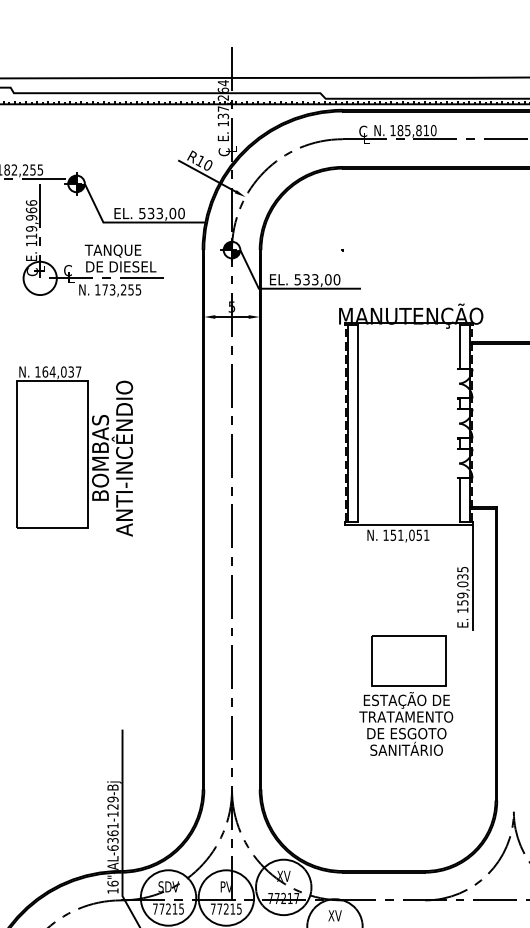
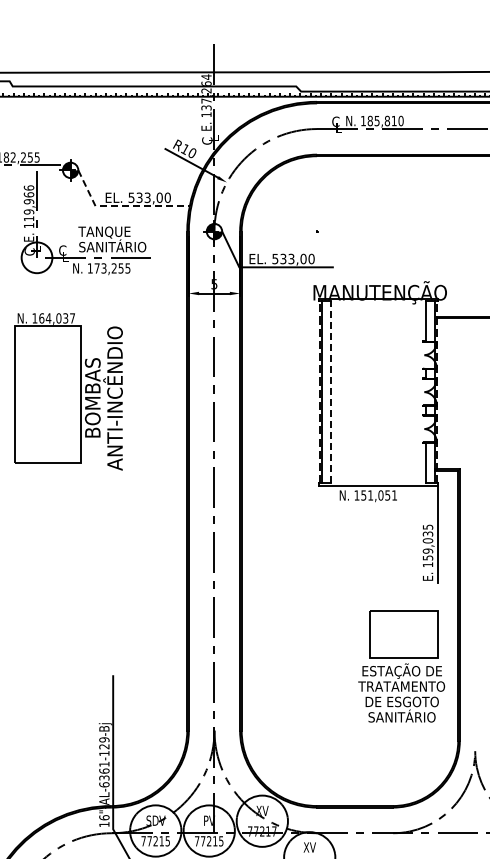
line: (132, 222) -> (122, 206), solid -> dashed
text: (121, 265) -> (112, 245), DE DIESEL -> SANITÁRIO
line: (358, 422) -> (331, 391), solid -> dashed
part: (74, 451) -> (68, 391), moved
part: (406, 695) -> (401, 666), moved

